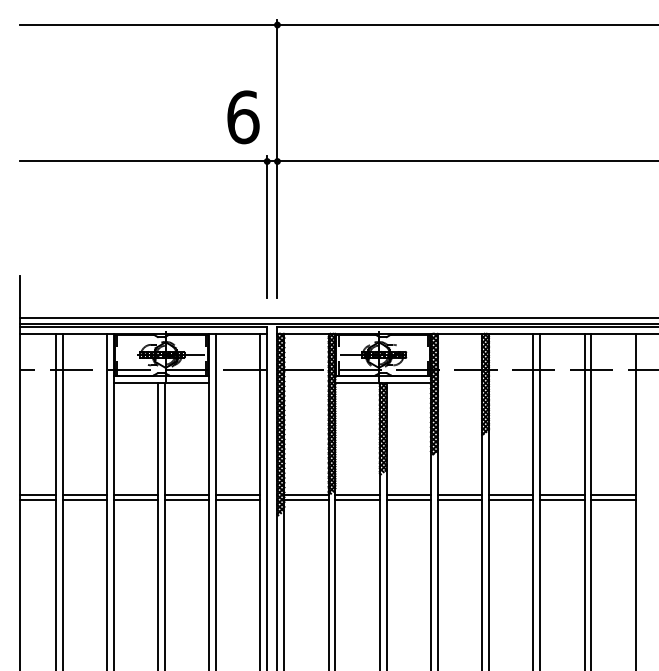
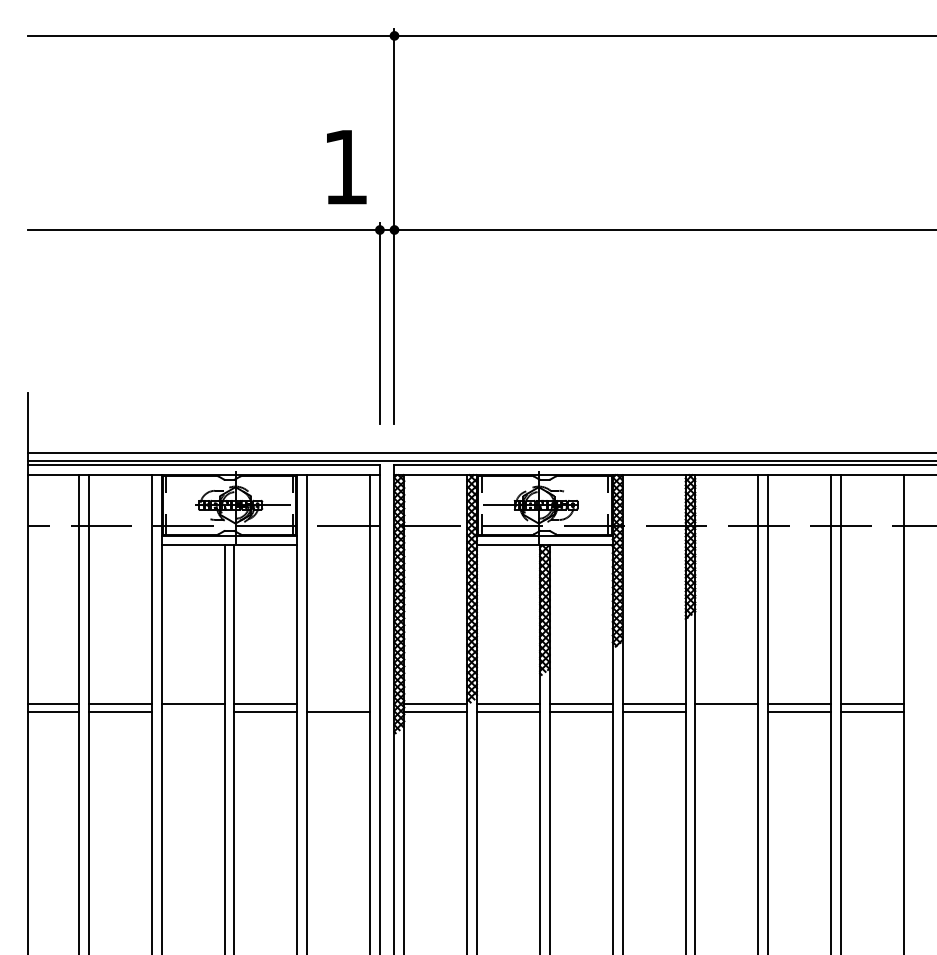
text: (243, 117) -> (346, 167), 6 -> 1
line: (238, 495) -> (338, 704), removed
line: (135, 500) -> (192, 711), removed
line: (510, 500) -> (726, 711), removed

